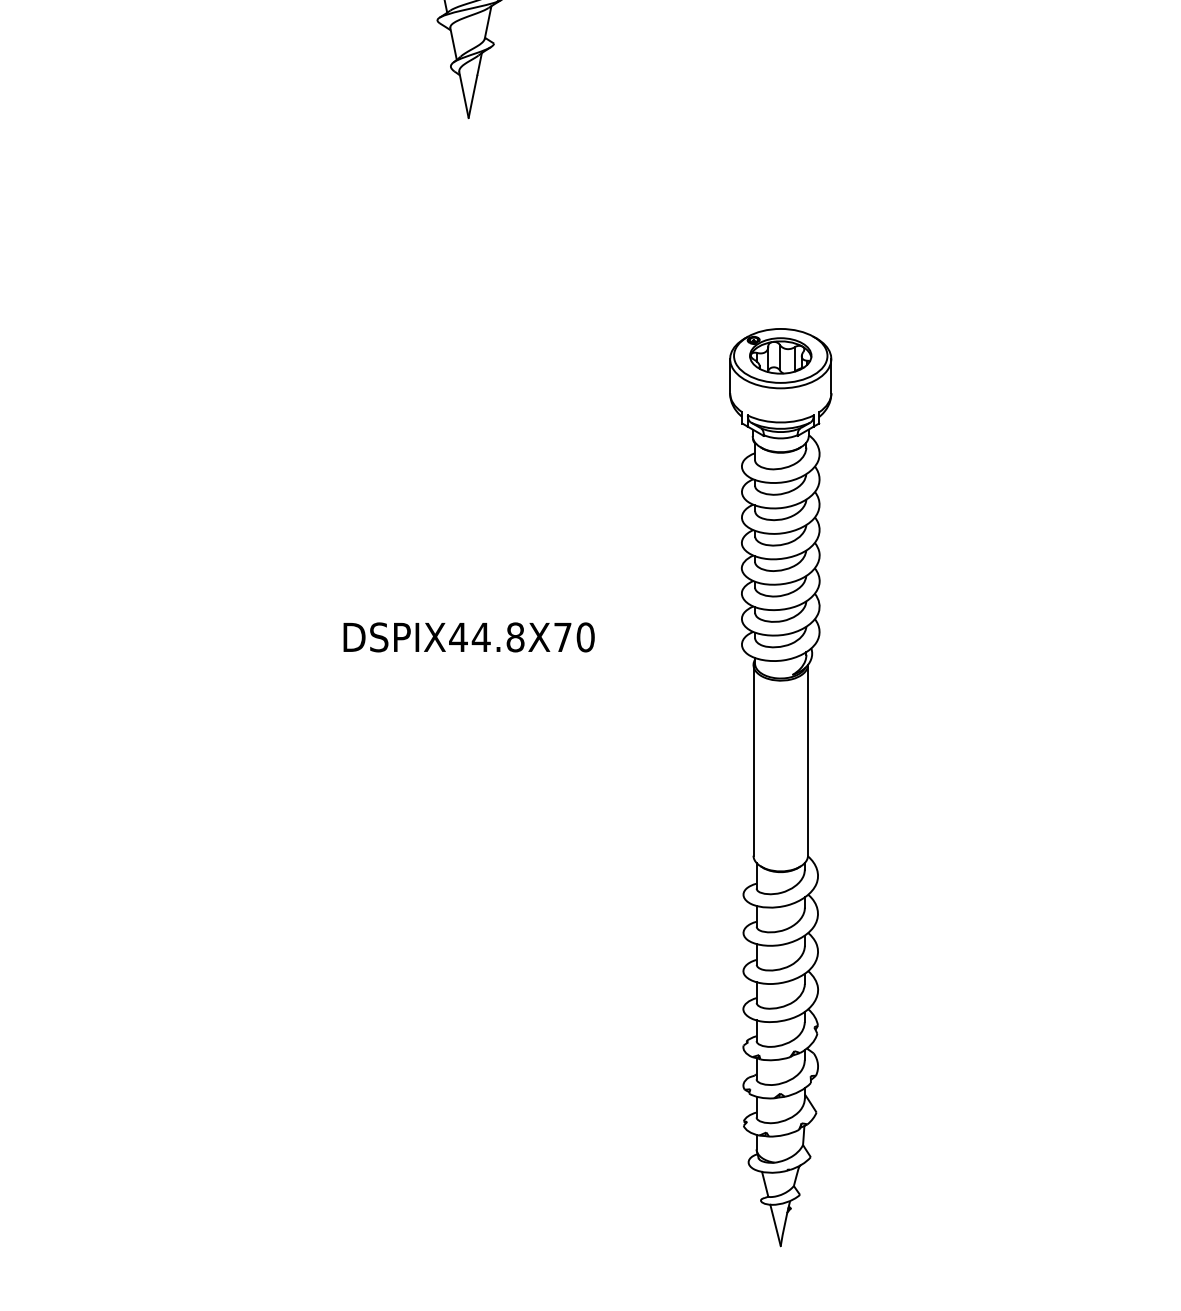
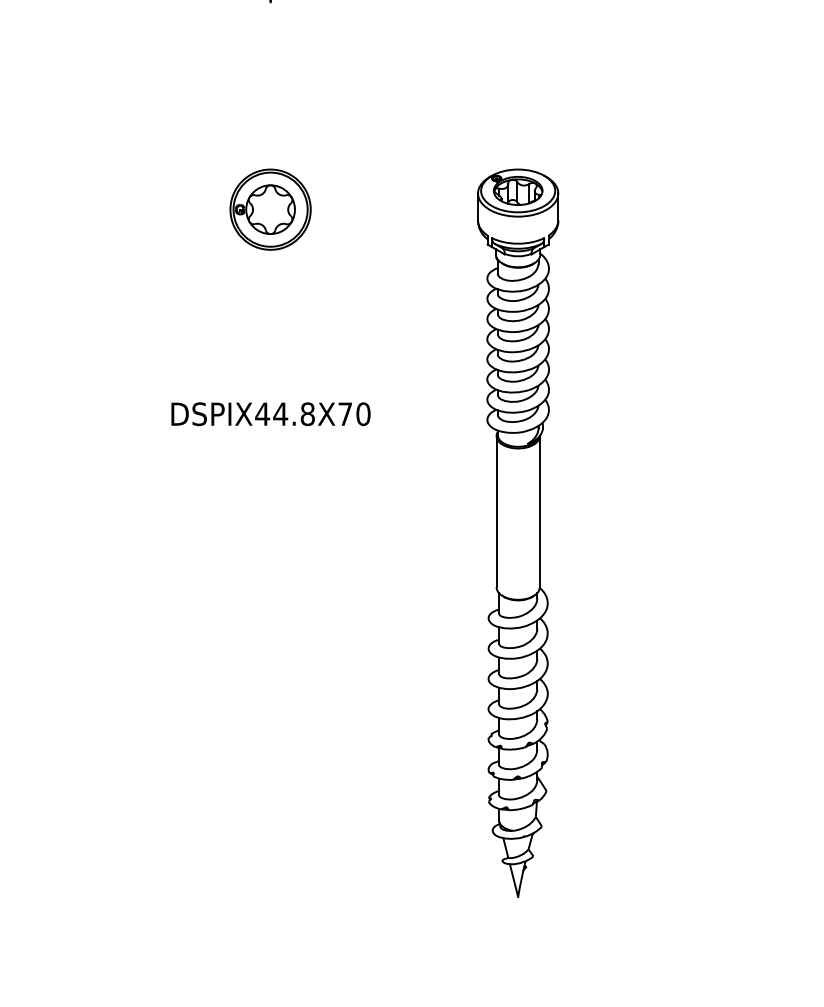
part: (468, 379) -> (270, 209), added

